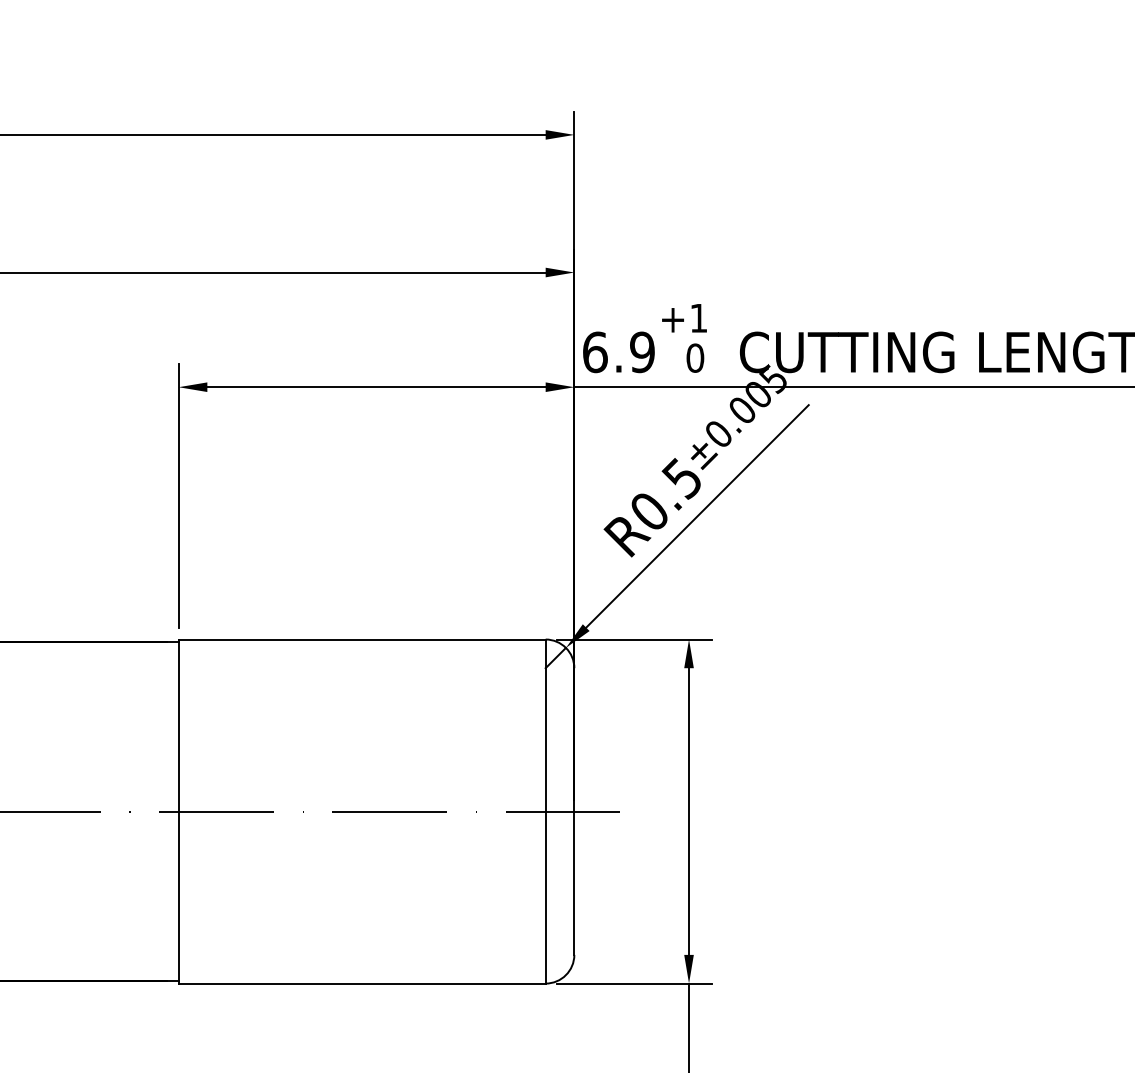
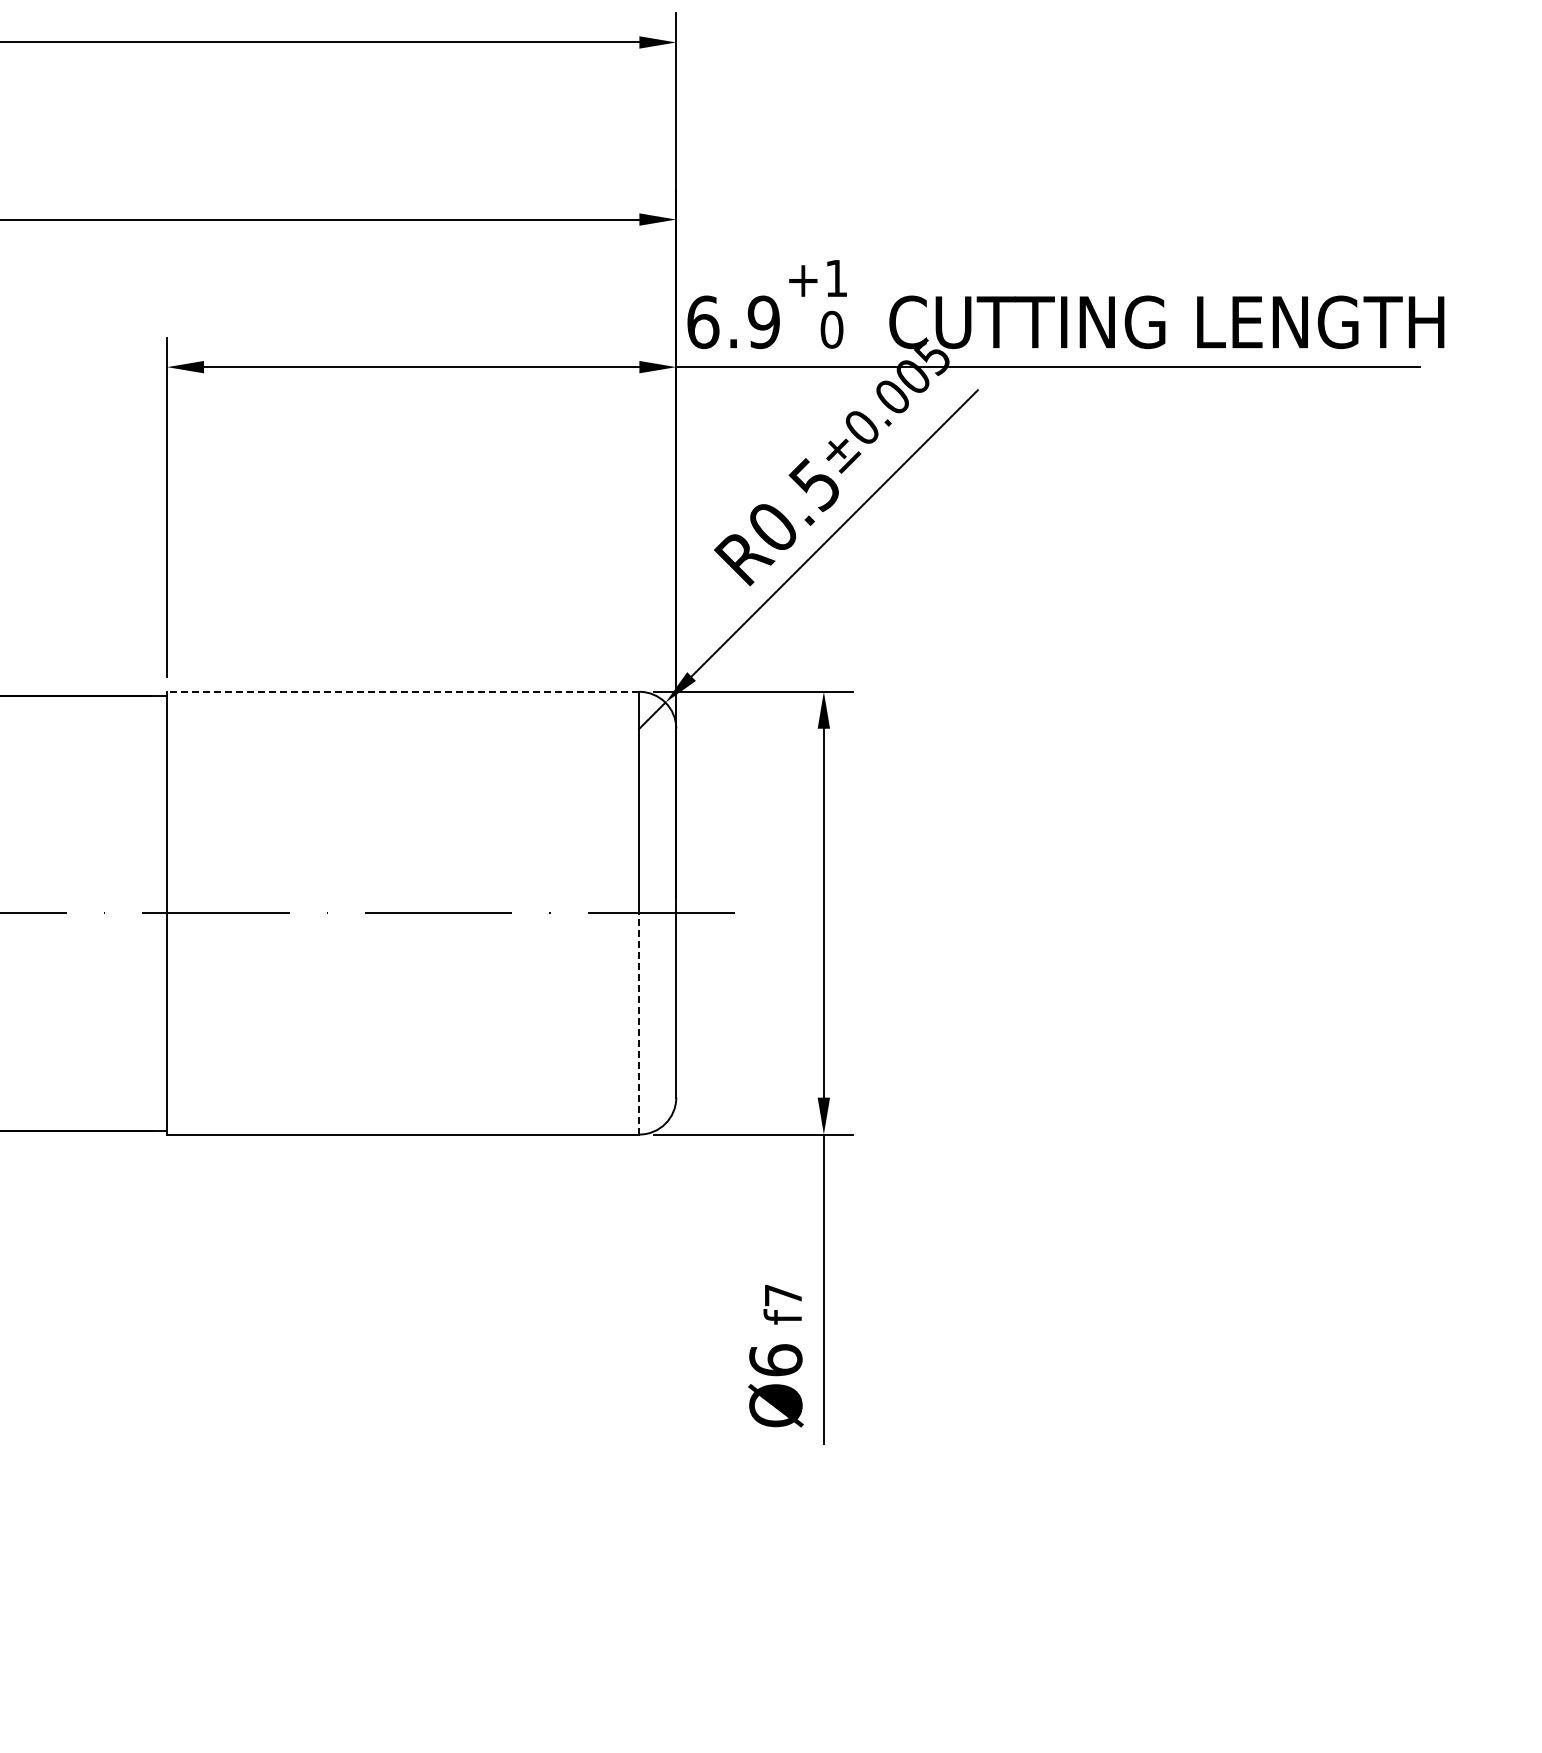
line: (361, 639) -> (402, 691), solid -> dashed
line: (545, 897) -> (639, 1023), solid -> dashed

